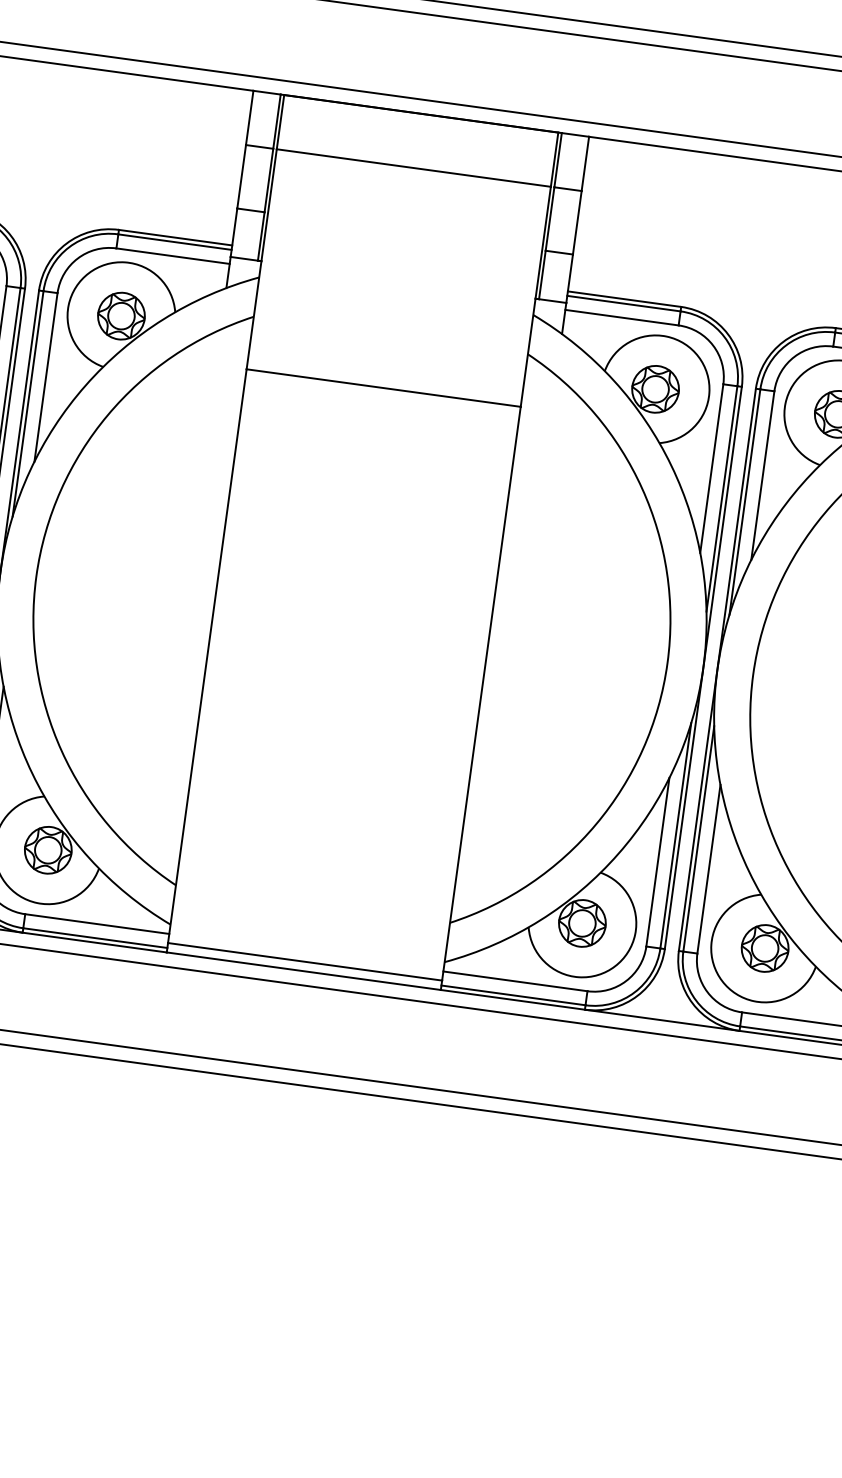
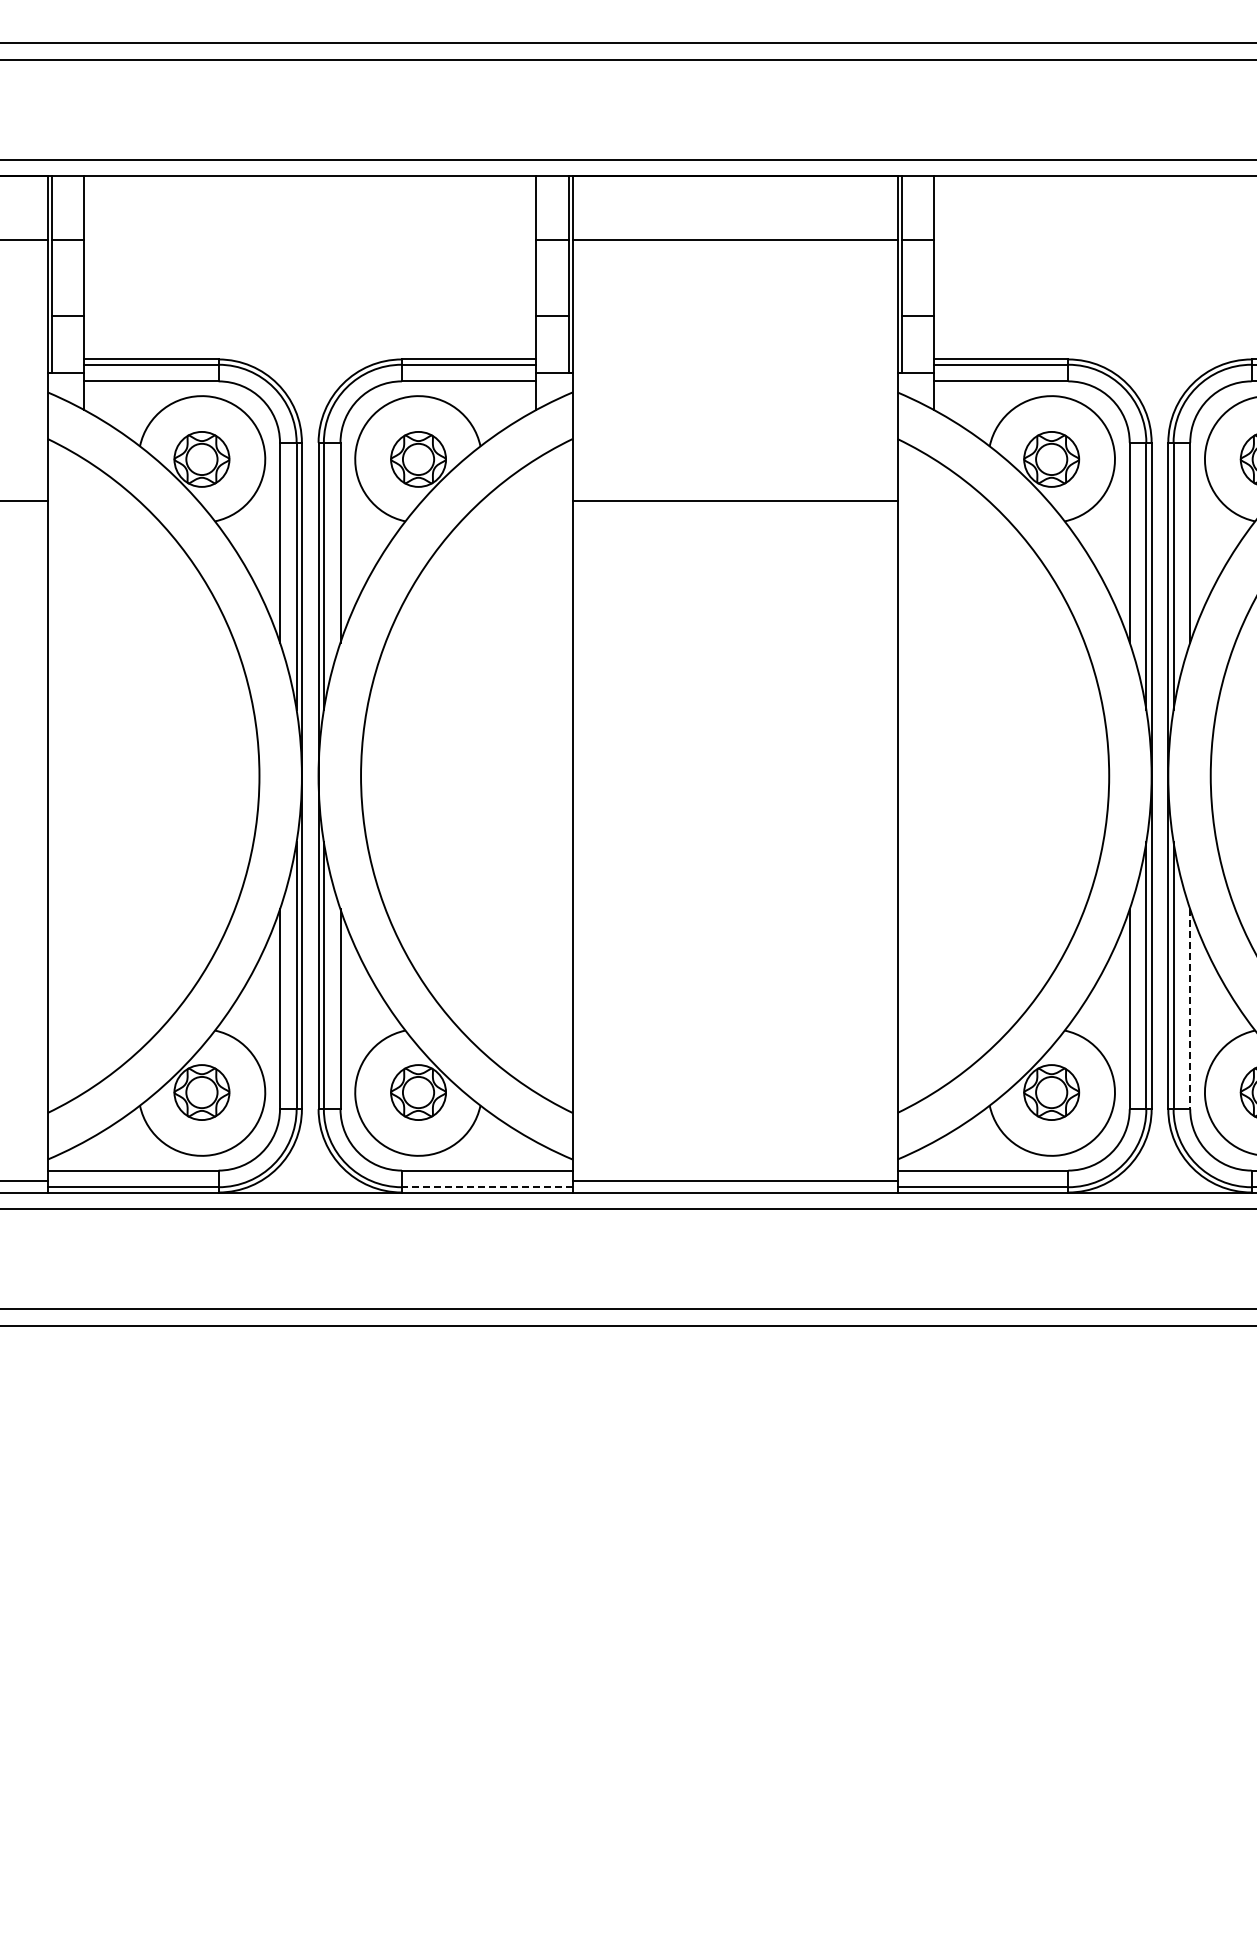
line: (709, 869) -> (1190, 1009), solid -> dashed
line: (94, 938) -> (486, 1187), solid -> dashed

